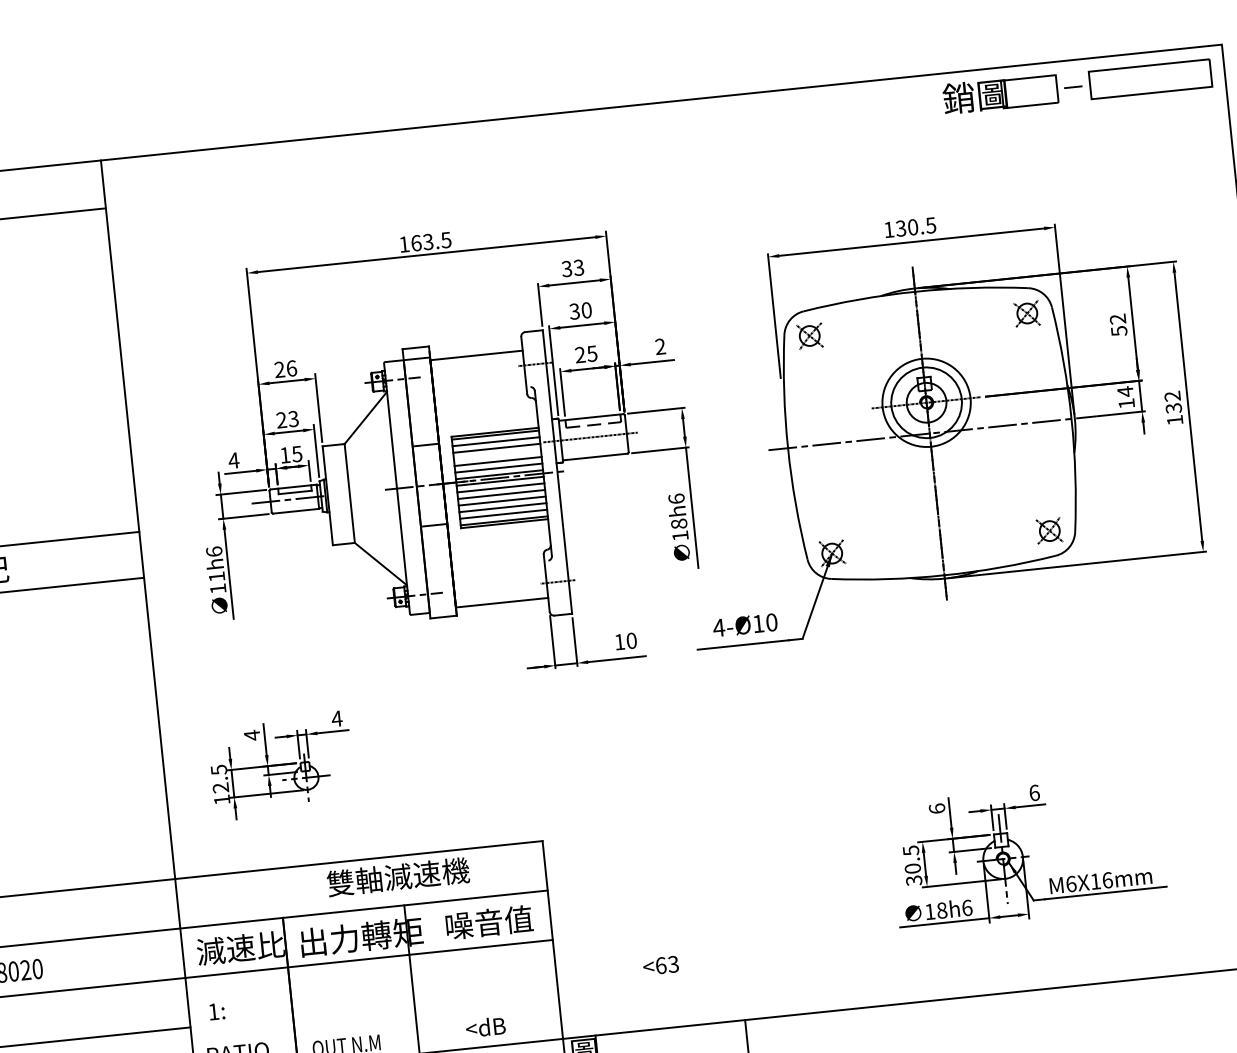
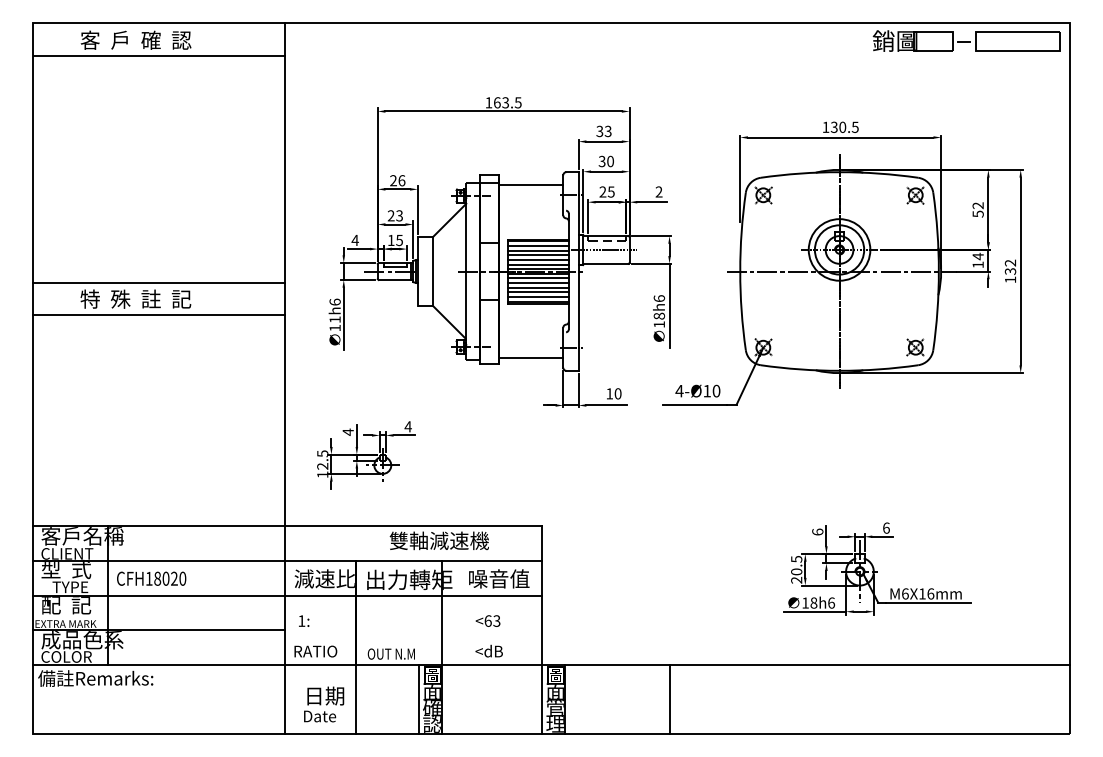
line: (496, 455) -> (537, 255), added
text: (913, 879) -> (796, 579), 30.5 -> 20.5
text: (660, 964) -> (487, 620), moved

